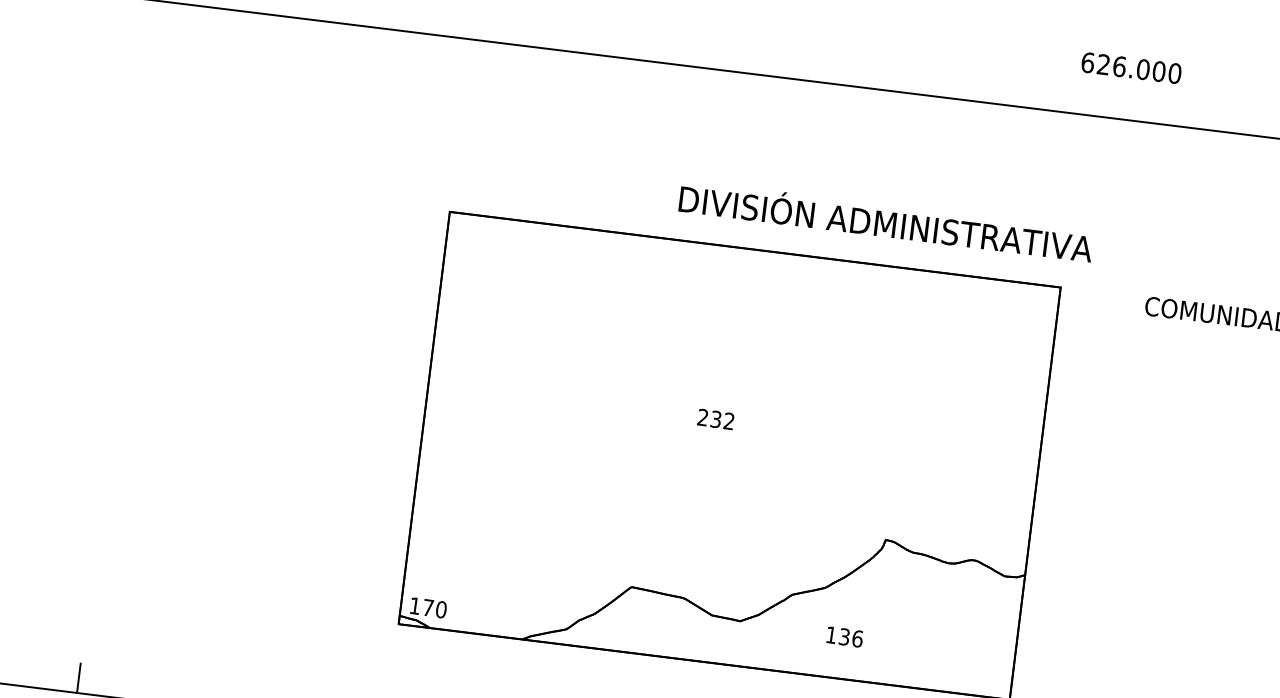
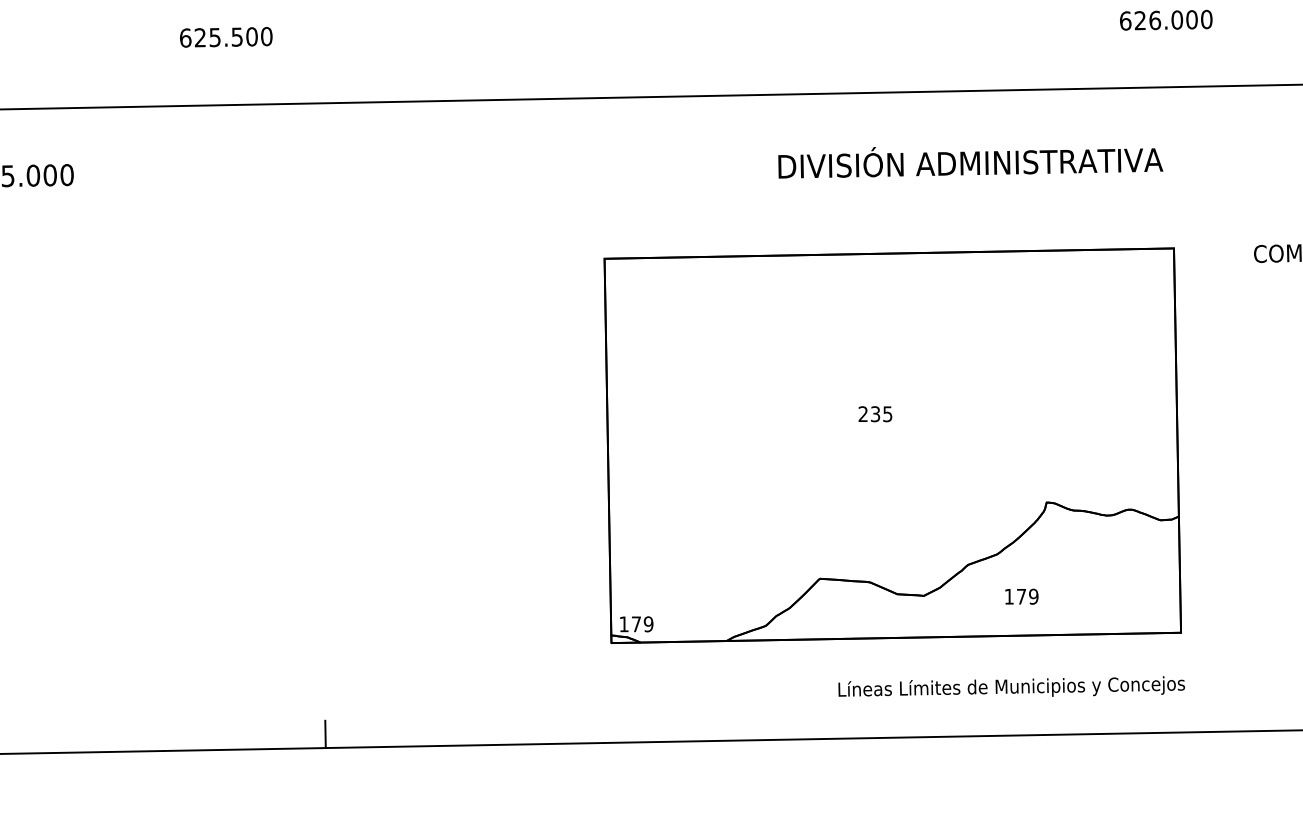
text: (1131, 67) -> (1166, 19), moved
text: (885, 223) -> (970, 162), moved
text: (728, 421) -> (887, 414), 232 -> 235
text: (441, 609) -> (648, 624), 170 -> 179
text: (850, 637) -> (1027, 596), 136 -> 179

